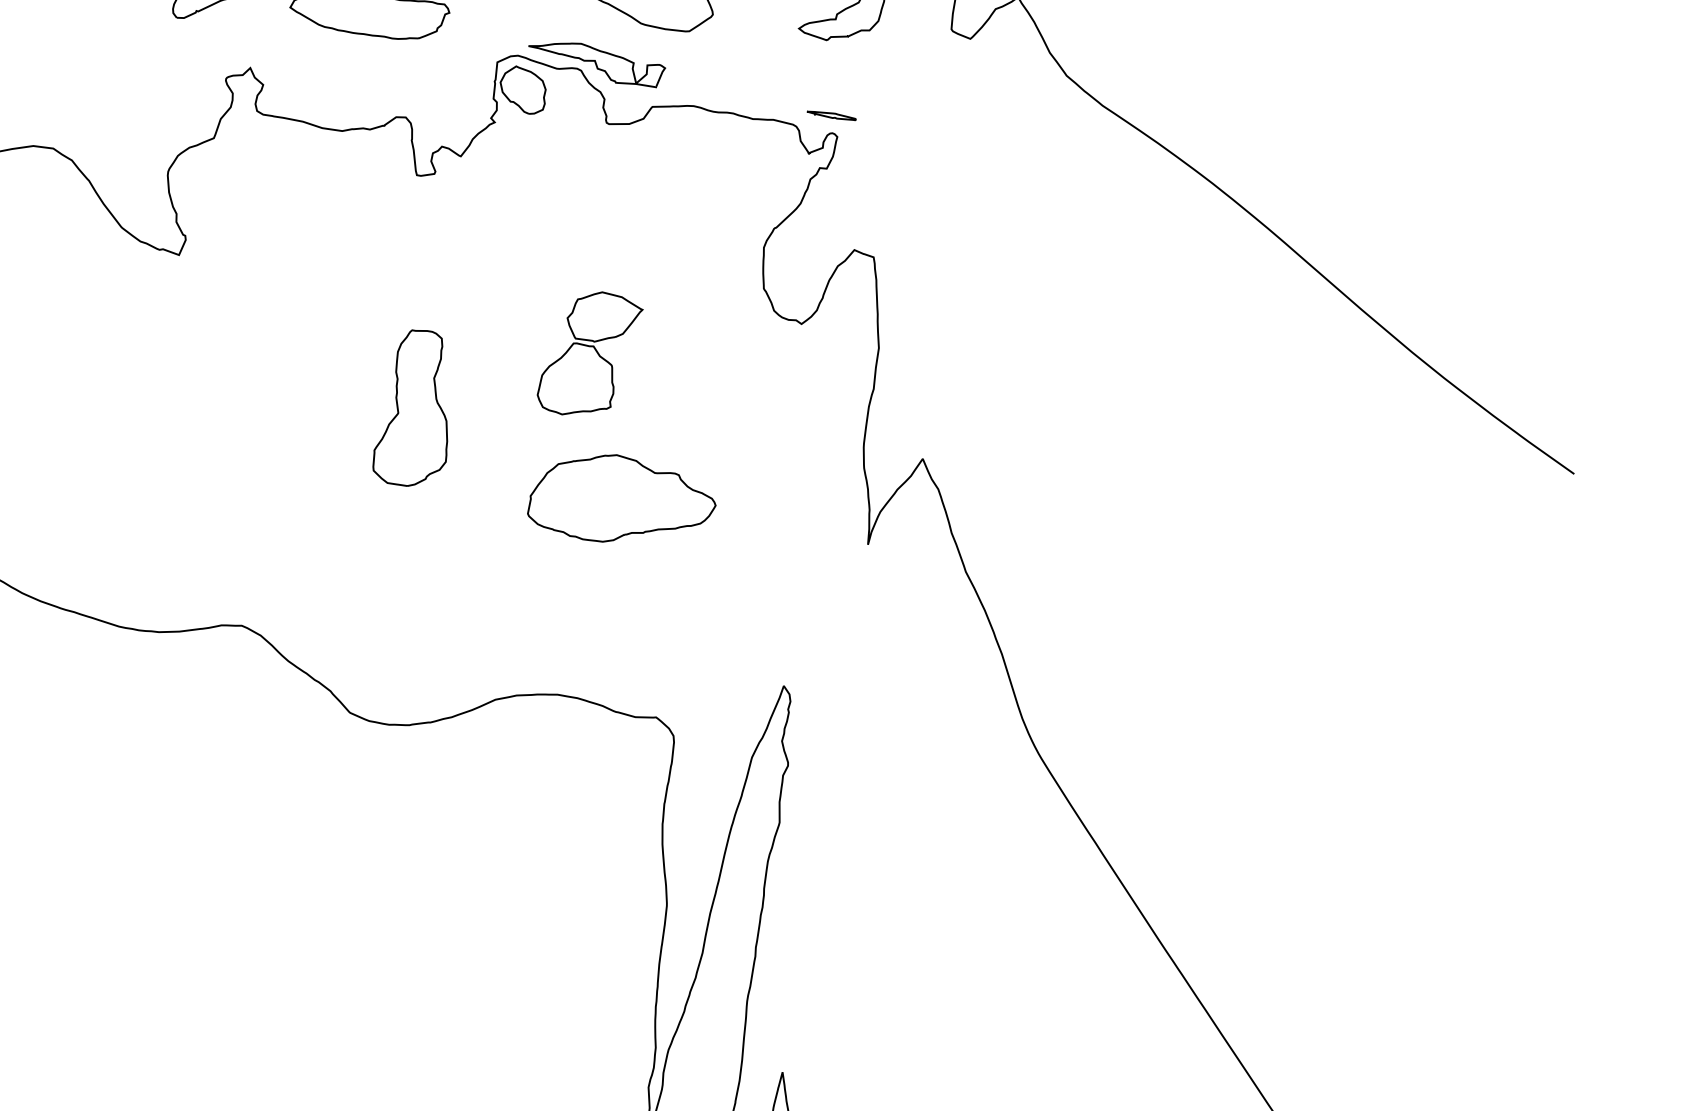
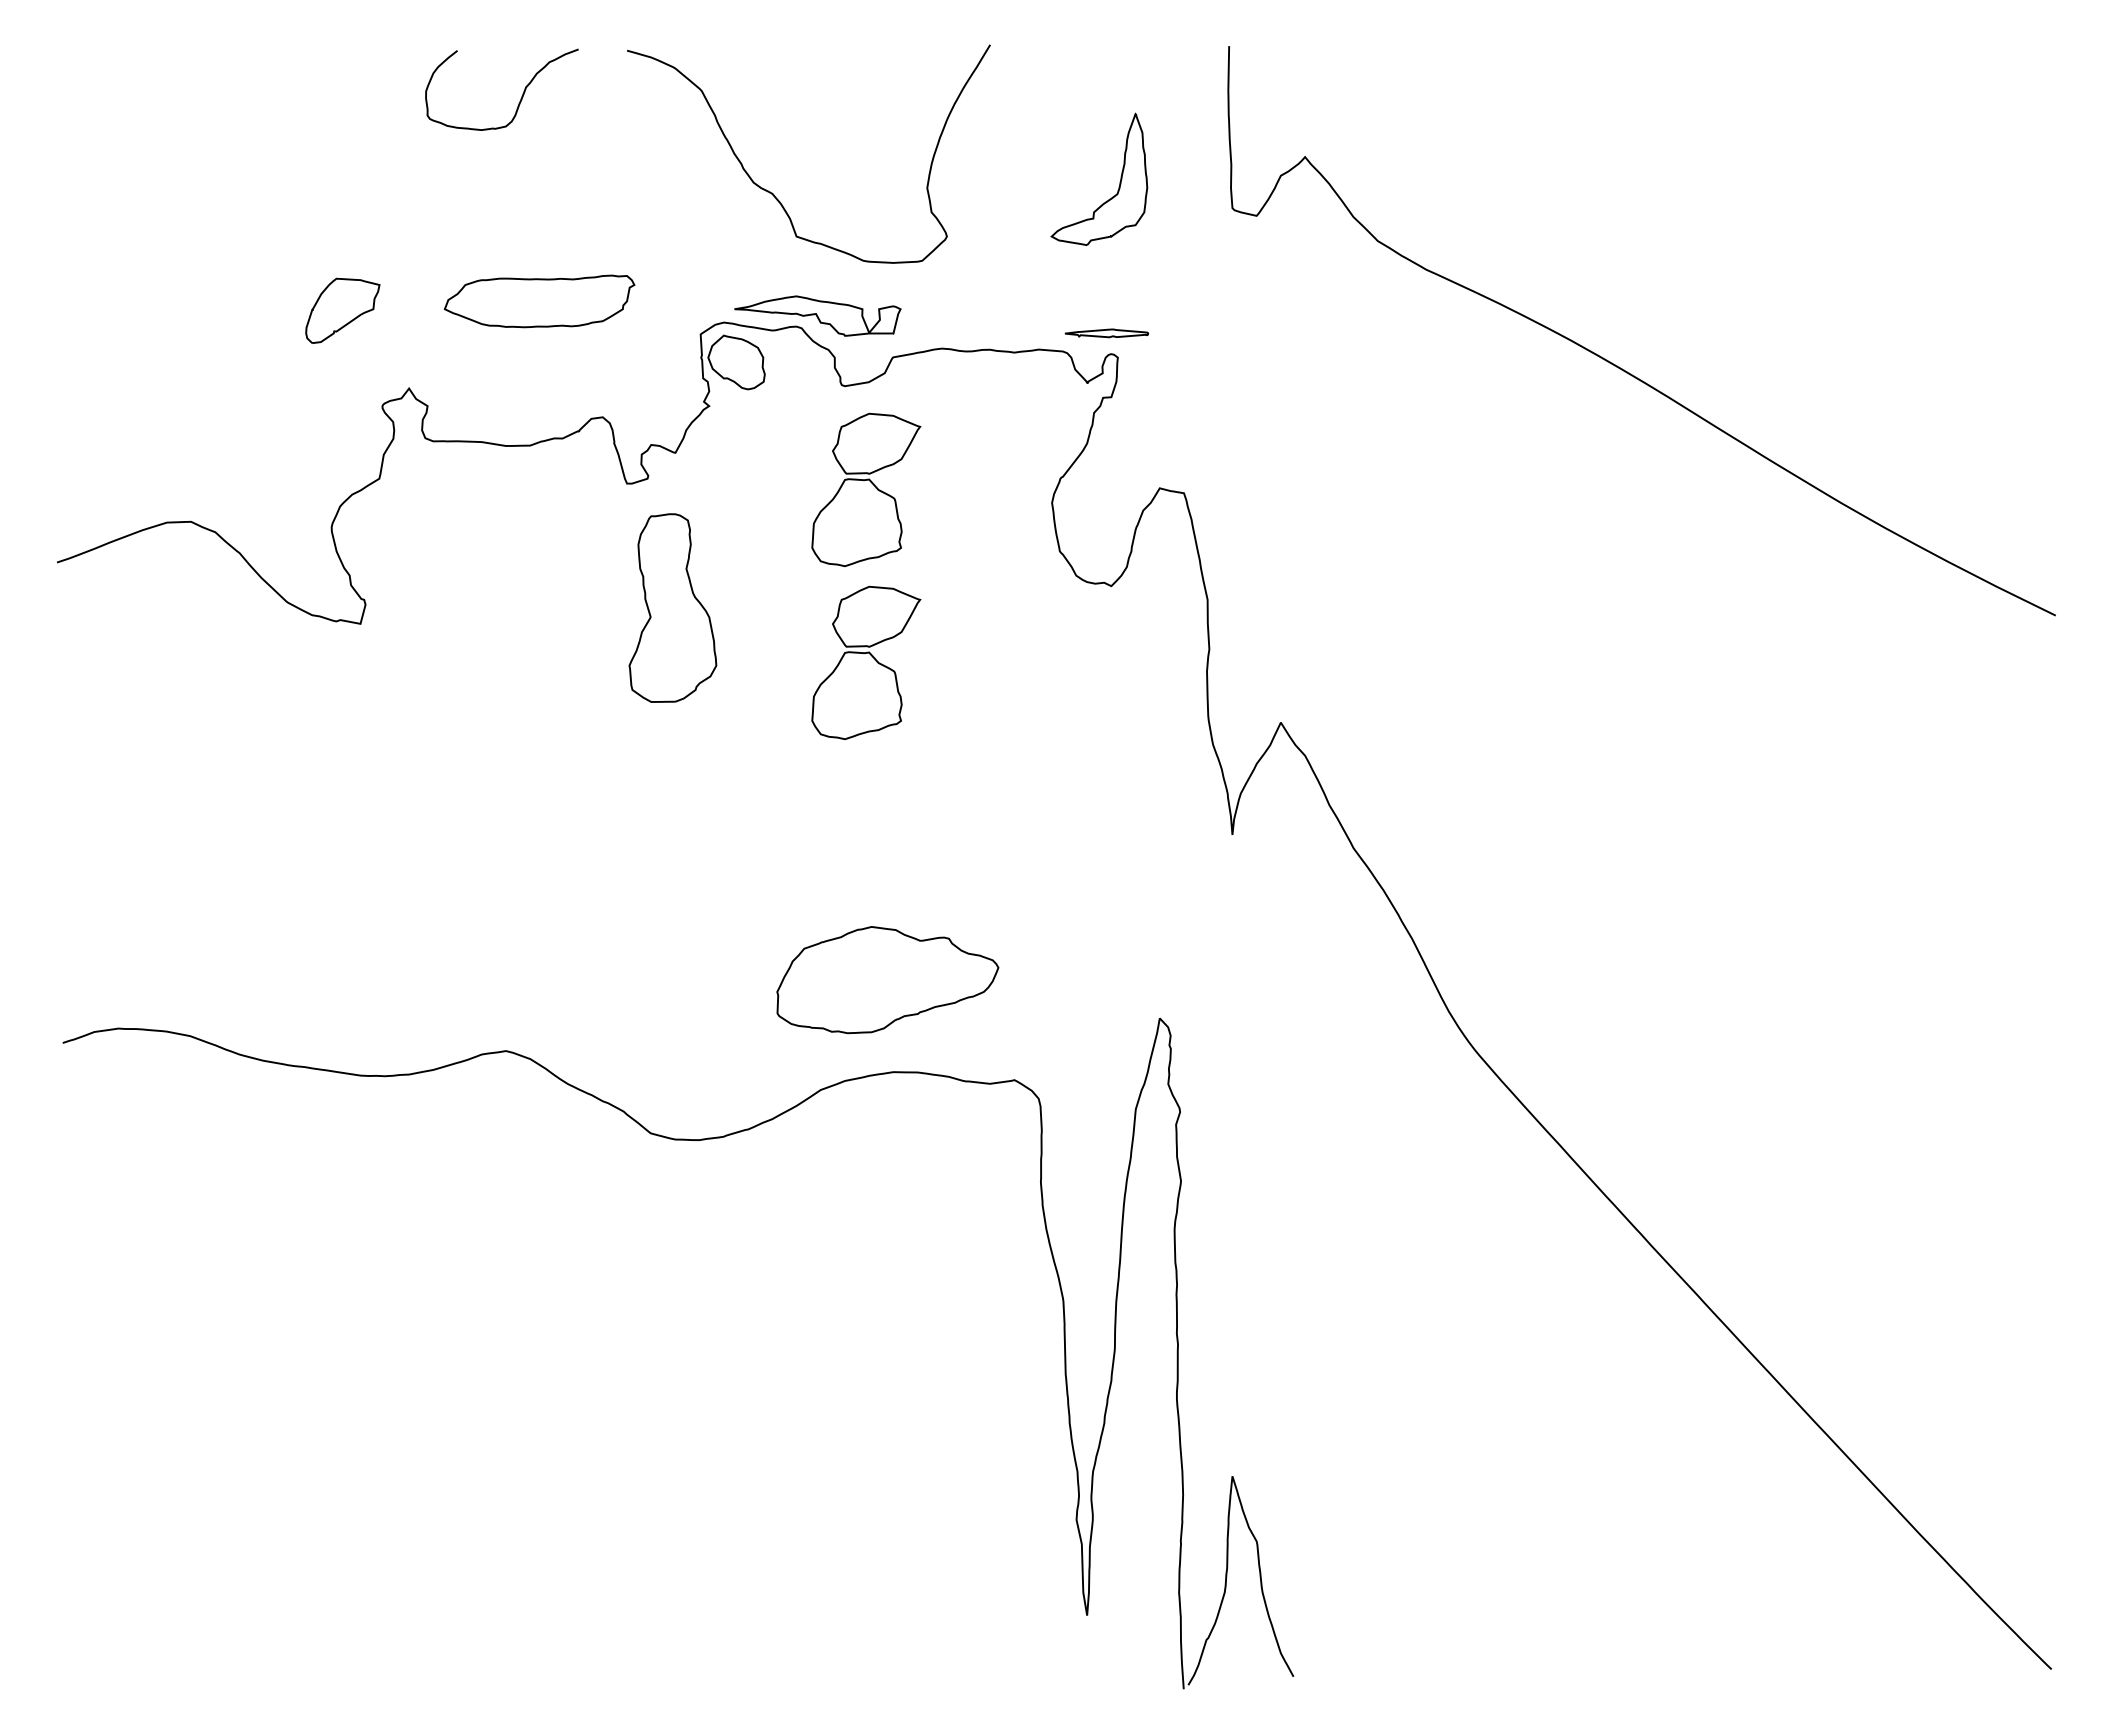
part: (831, 114) -> (1106, 332), size x1.4
part: (613, 211) -> (866, 489), added
part: (417, 408) -> (672, 607), moved
part: (622, 501) -> (887, 980), moved

